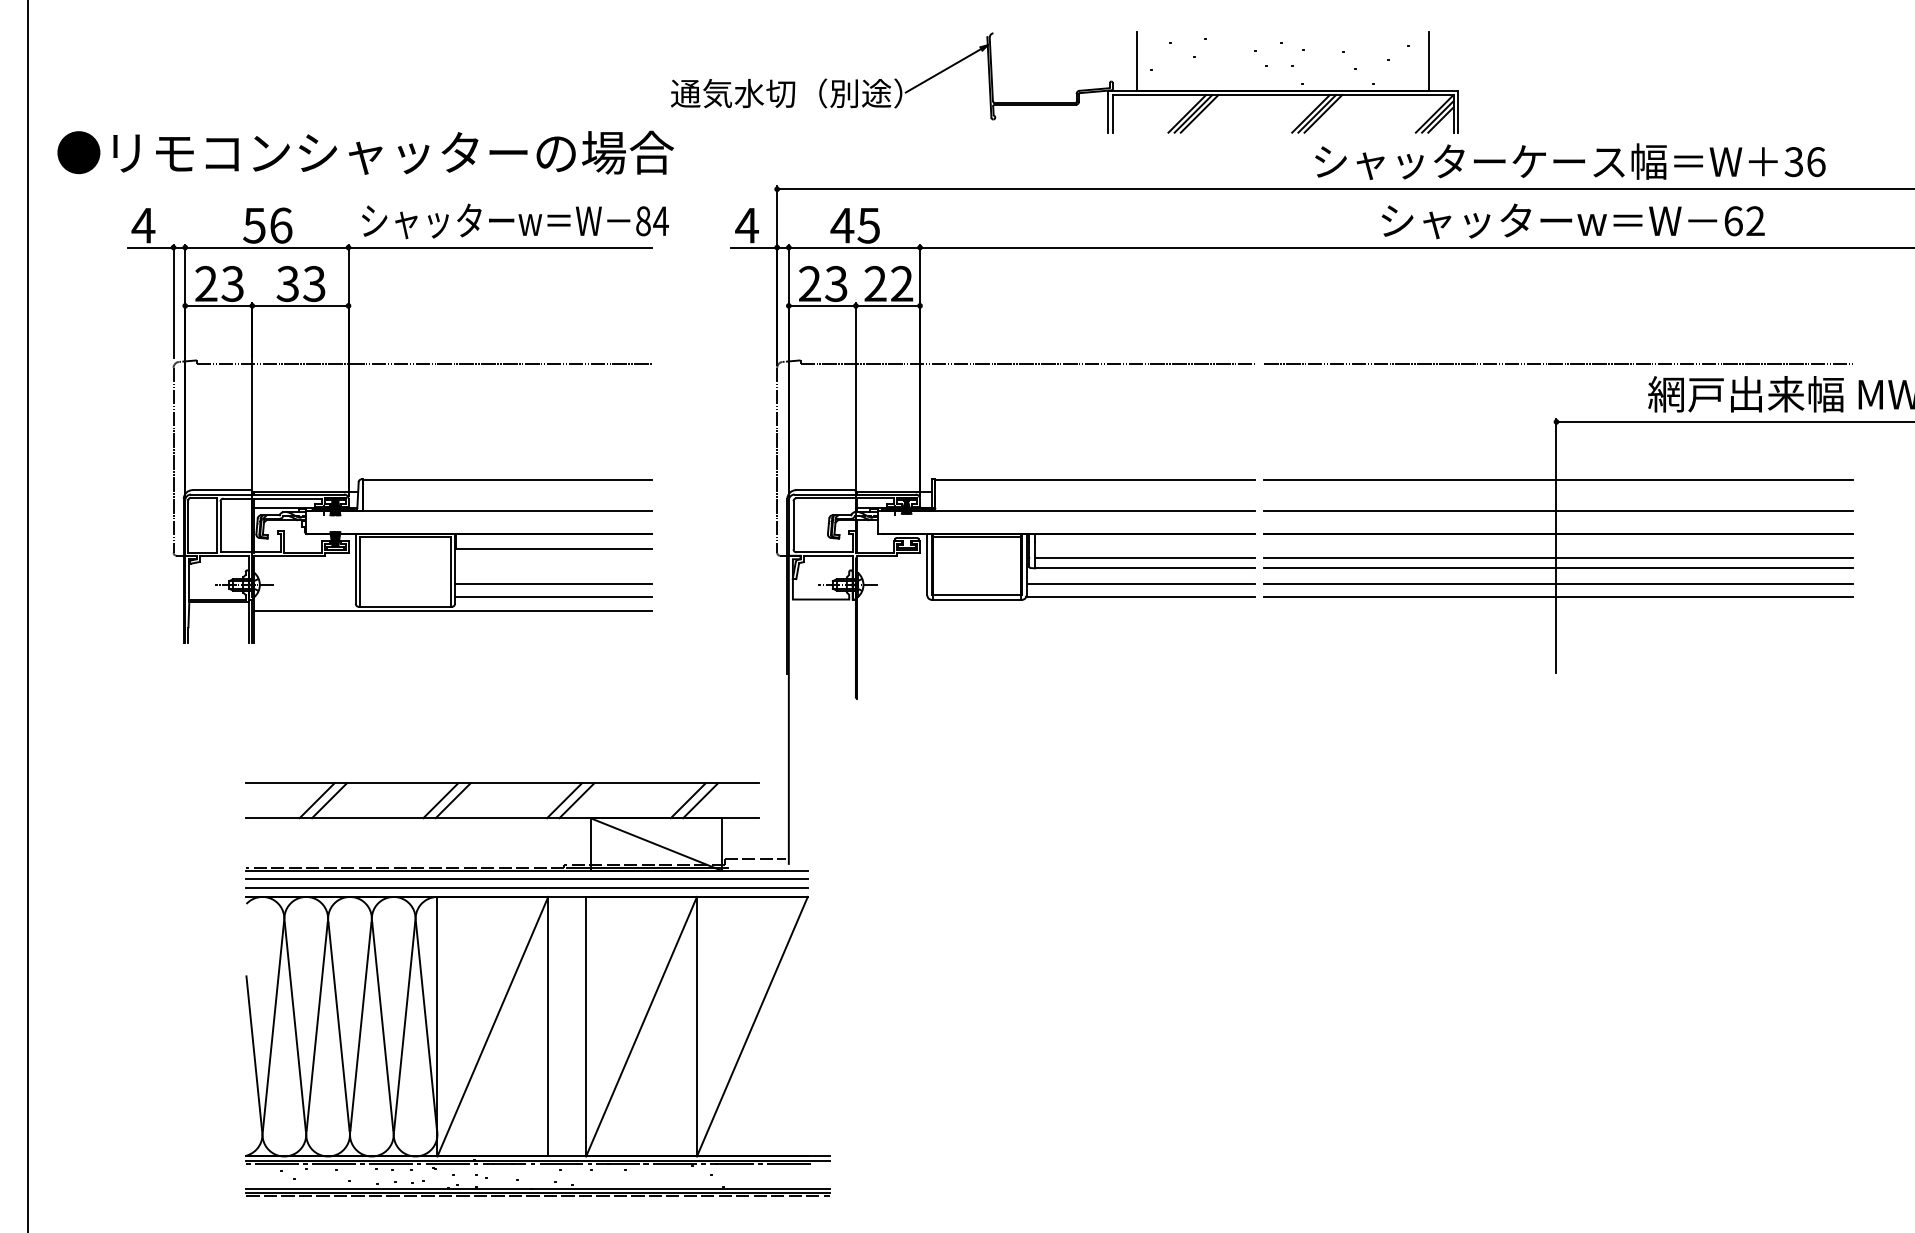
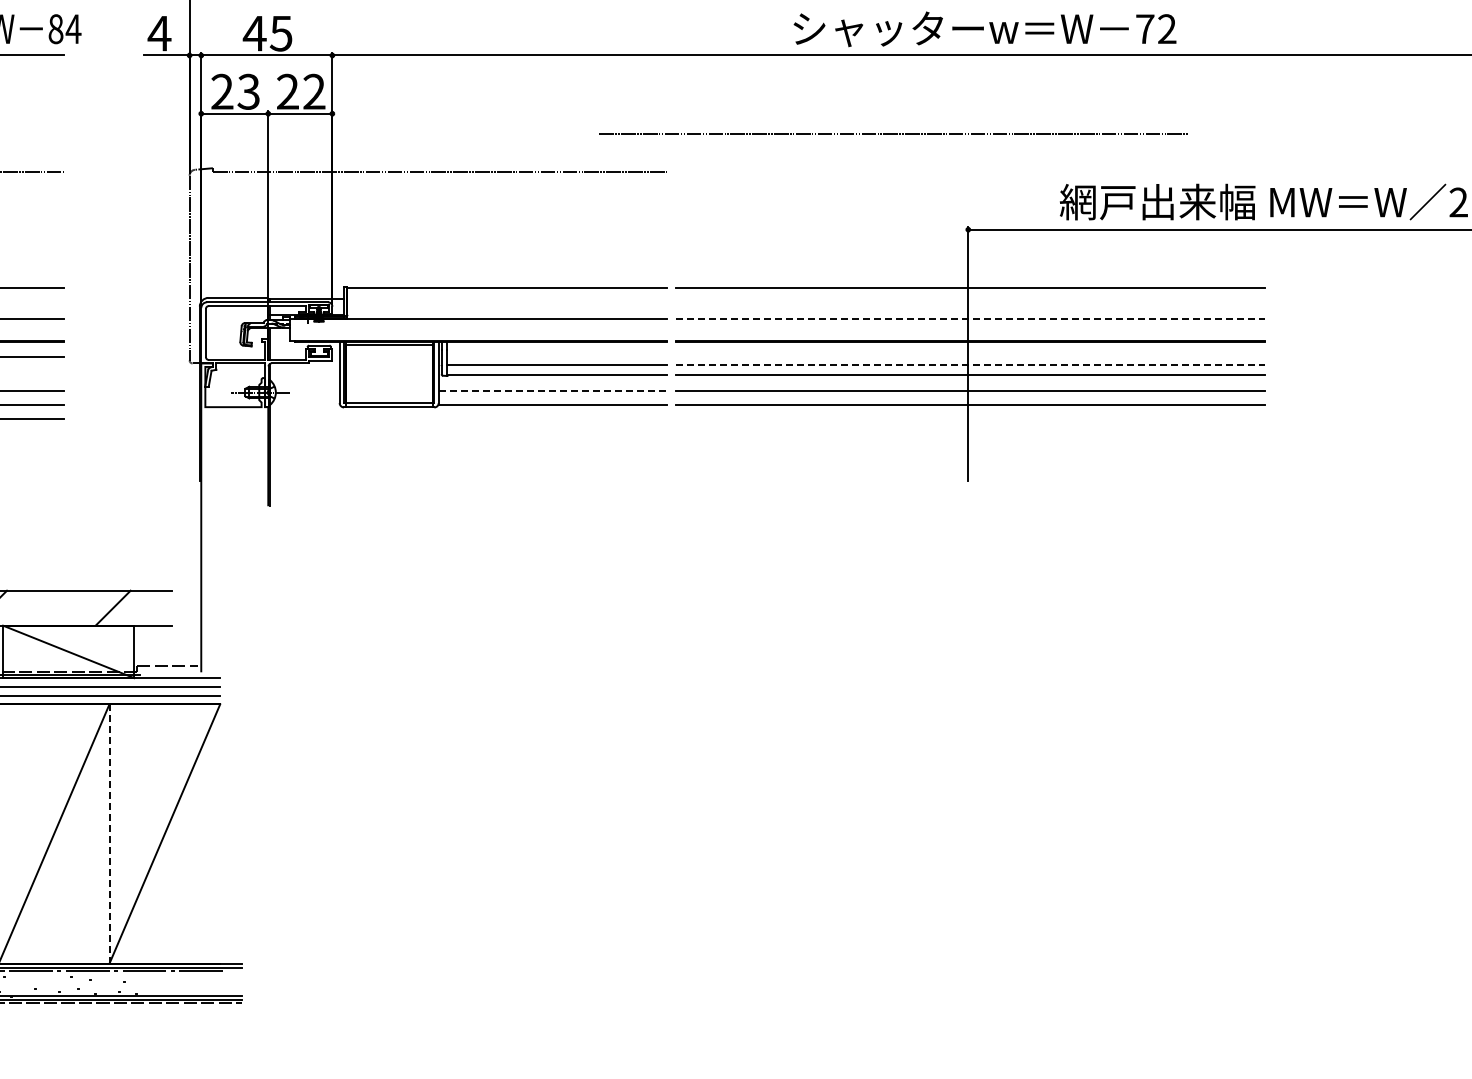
text: (1733, 221) -> (1145, 29), 62 -> 72
line: (1558, 363) -> (893, 133), moved
line: (1558, 511) -> (970, 319), solid -> dashed
line: (1558, 557) -> (970, 365), solid -> dashed
line: (1141, 583) -> (553, 391), solid -> dashed
line: (687, 800) -> (100, 607), removed
line: (696, 1026) -> (109, 833), solid -> dashed

